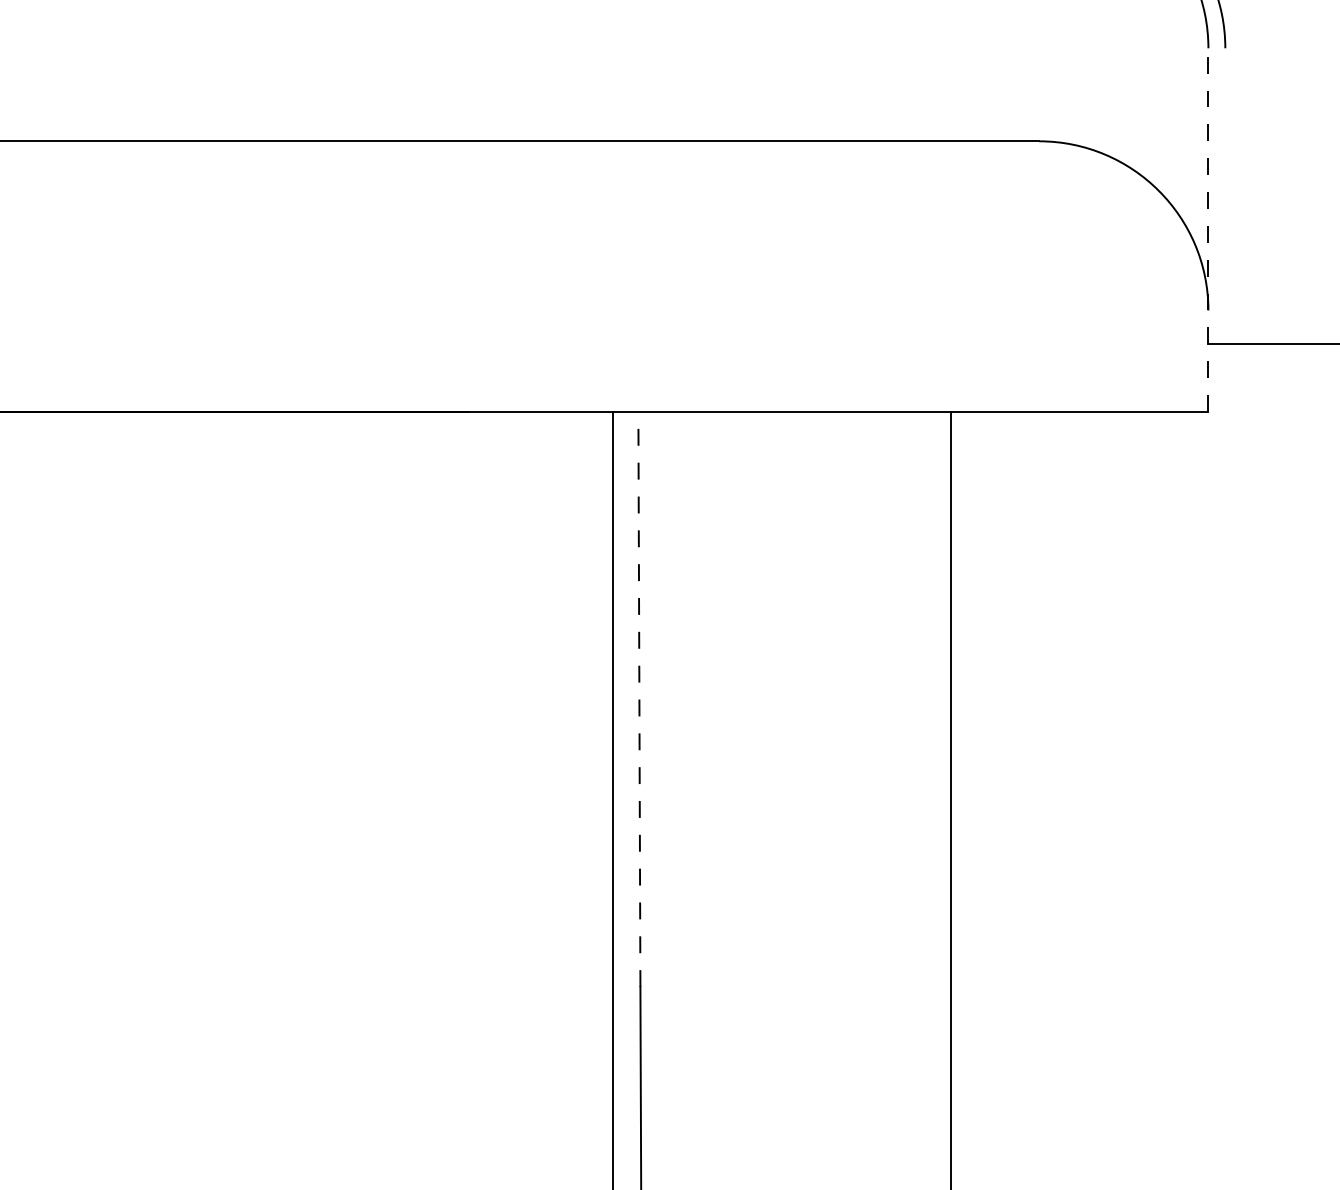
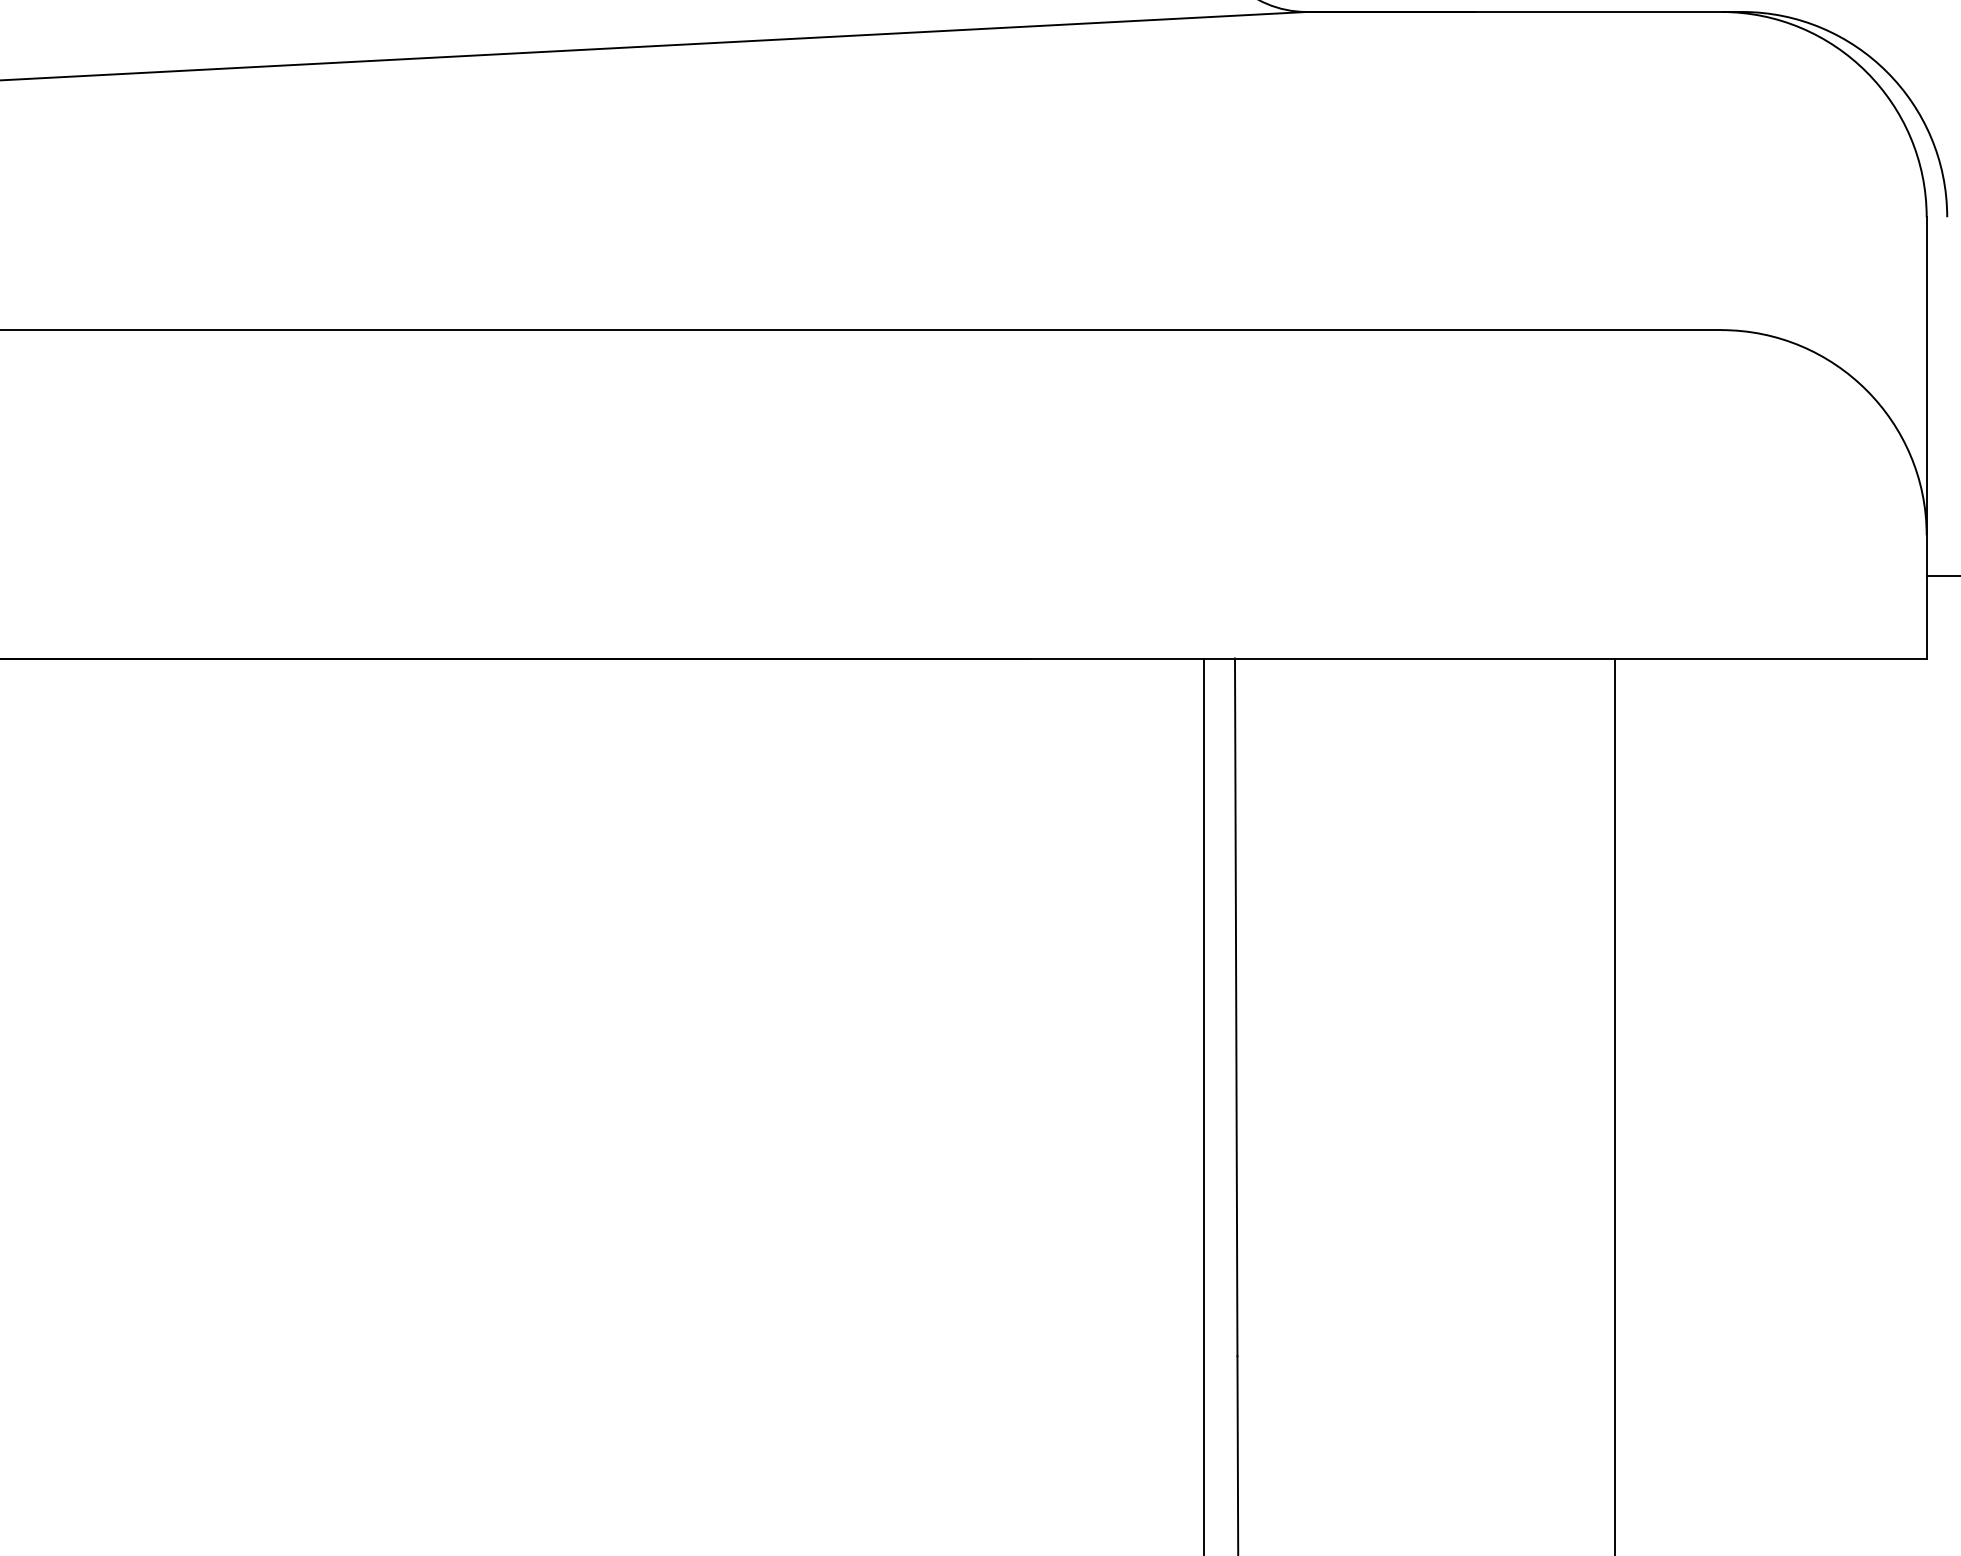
line: (1208, 229) -> (1926, 437), dashed -> solid
line: (639, 699) -> (1236, 1007), dashed -> solid

